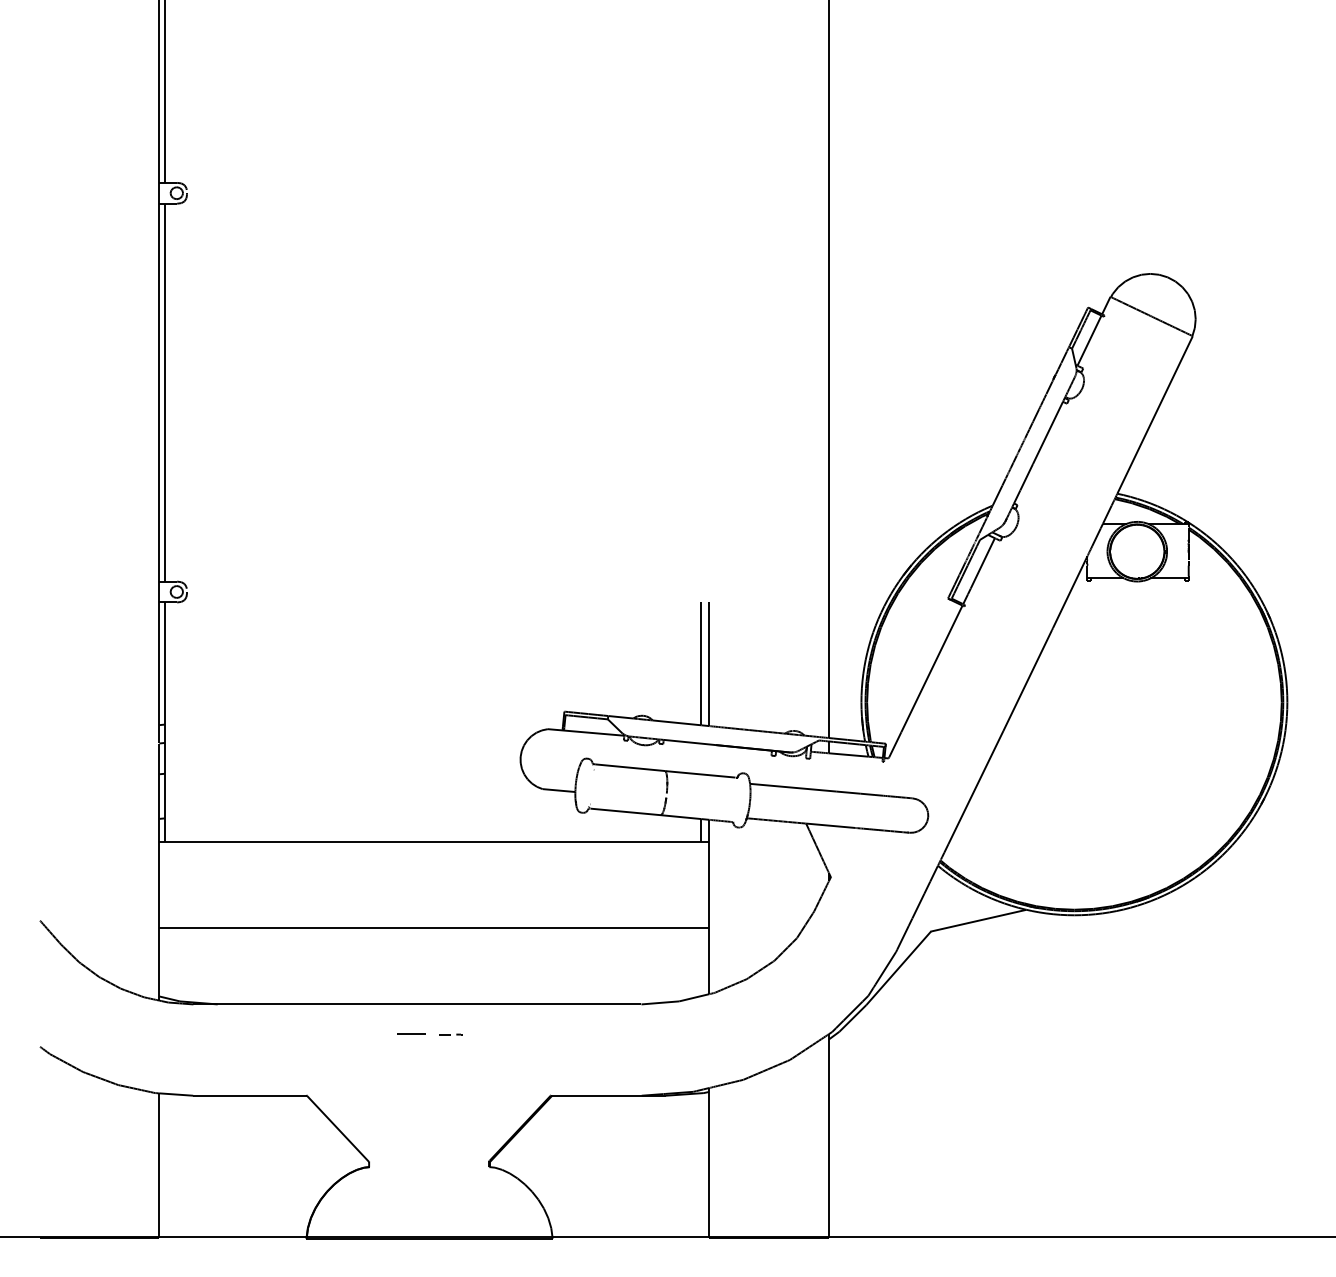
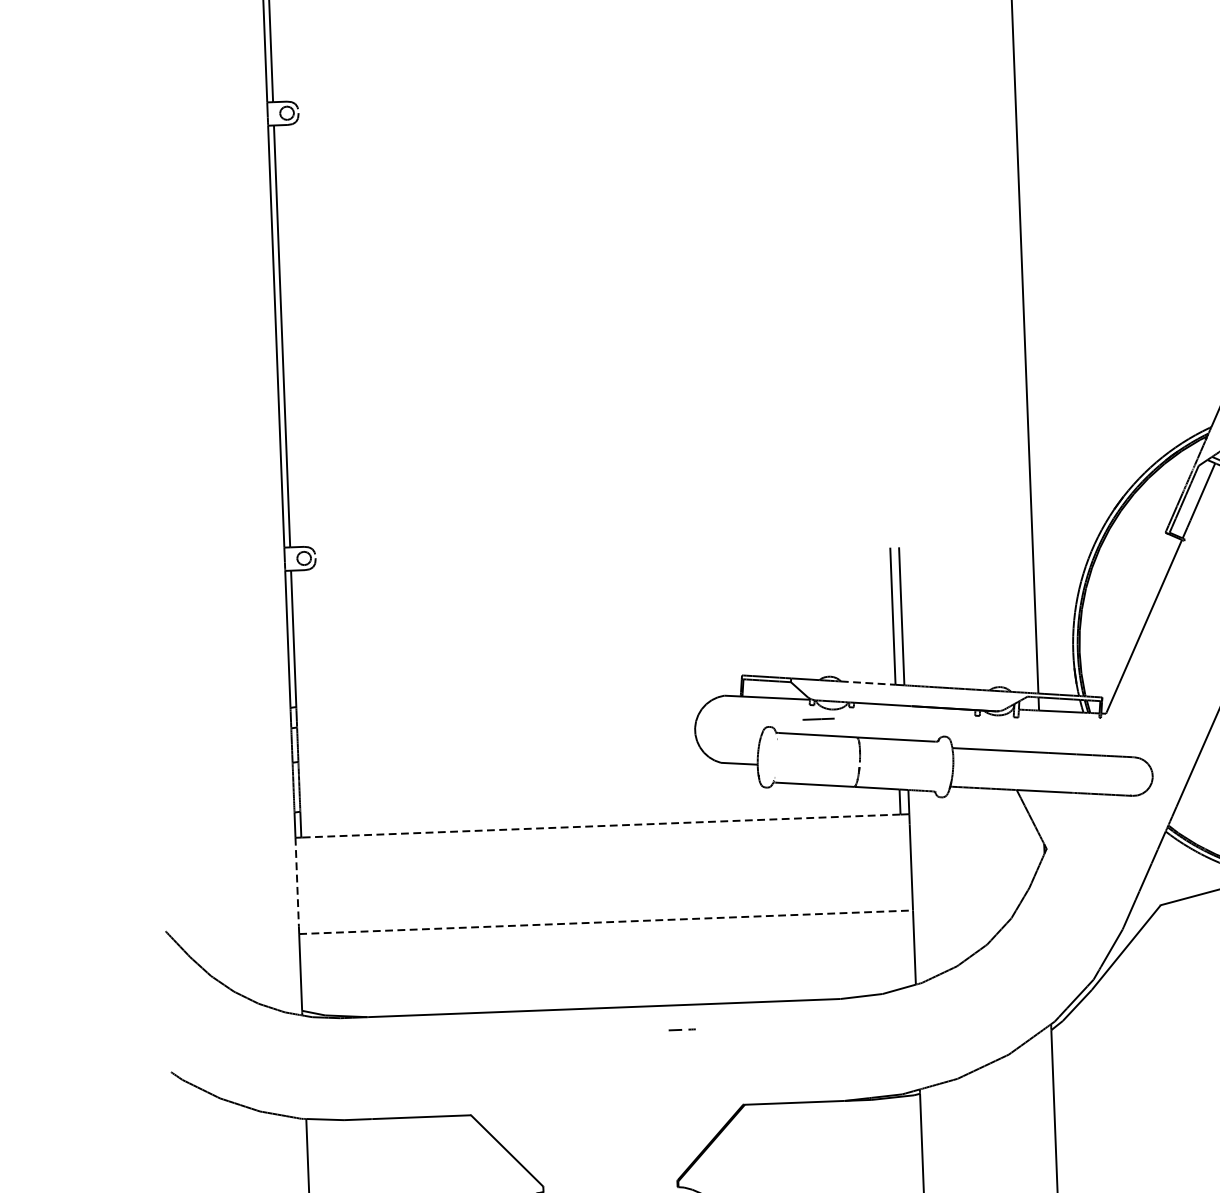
line: (676, 722) -> (867, 682), solid -> dashed
line: (433, 841) -> (601, 826), solid -> dashed
line: (159, 881) -> (297, 882), solid -> dashed
line: (434, 927) -> (606, 921), solid -> dashed
line: (411, 1033) -> (818, 718), moved
part: (450, 1034) -> (681, 1029), moved

